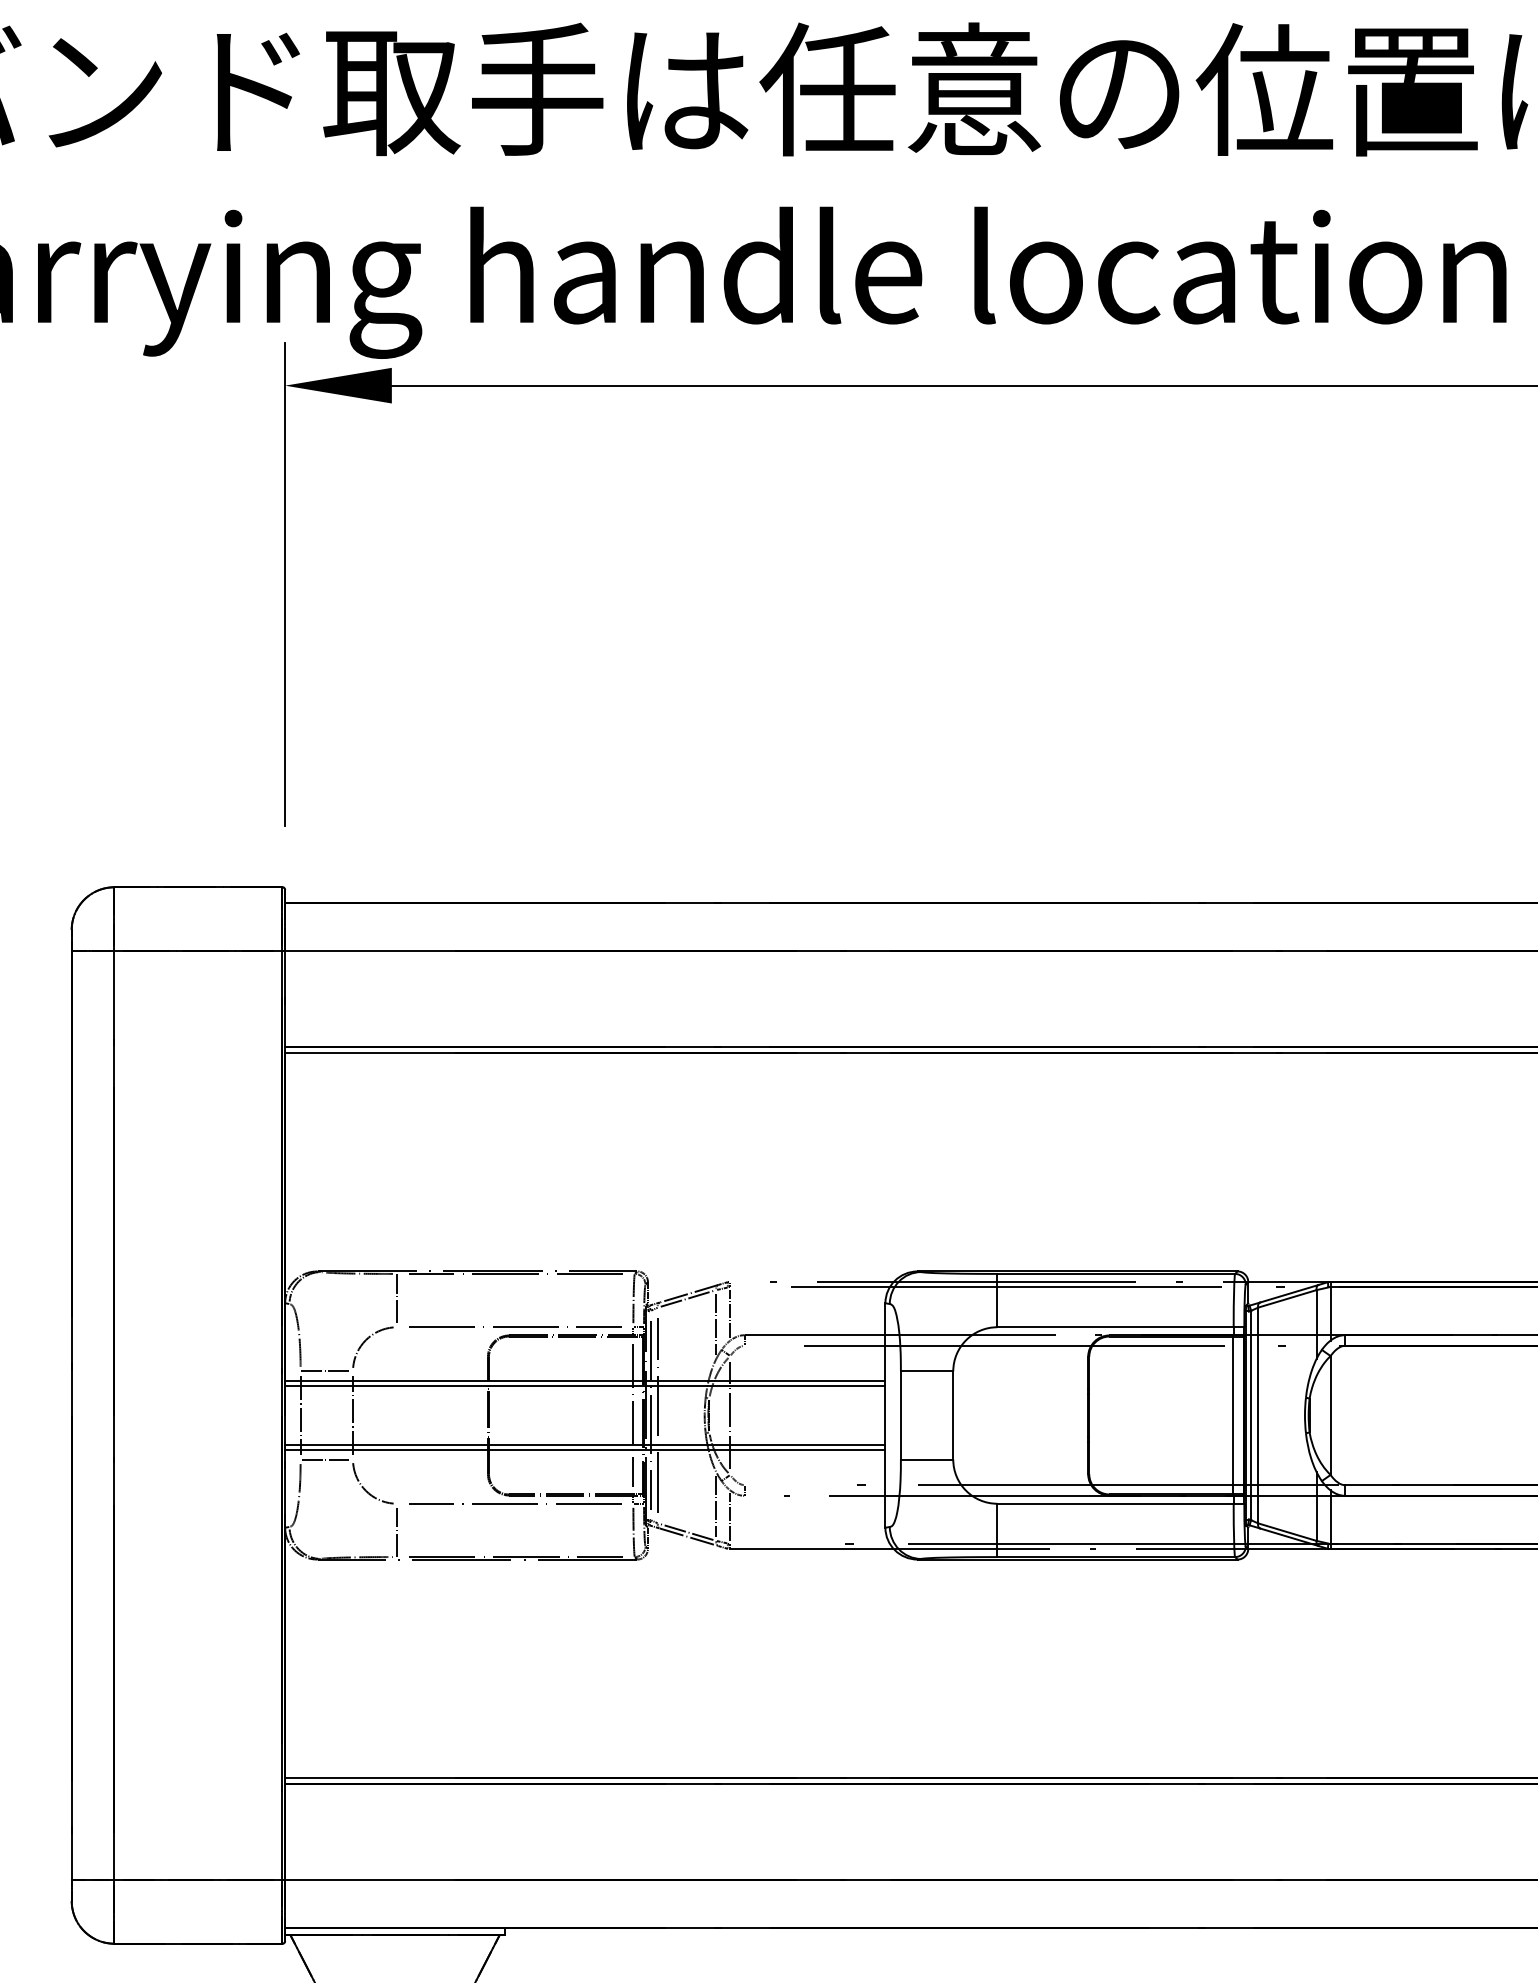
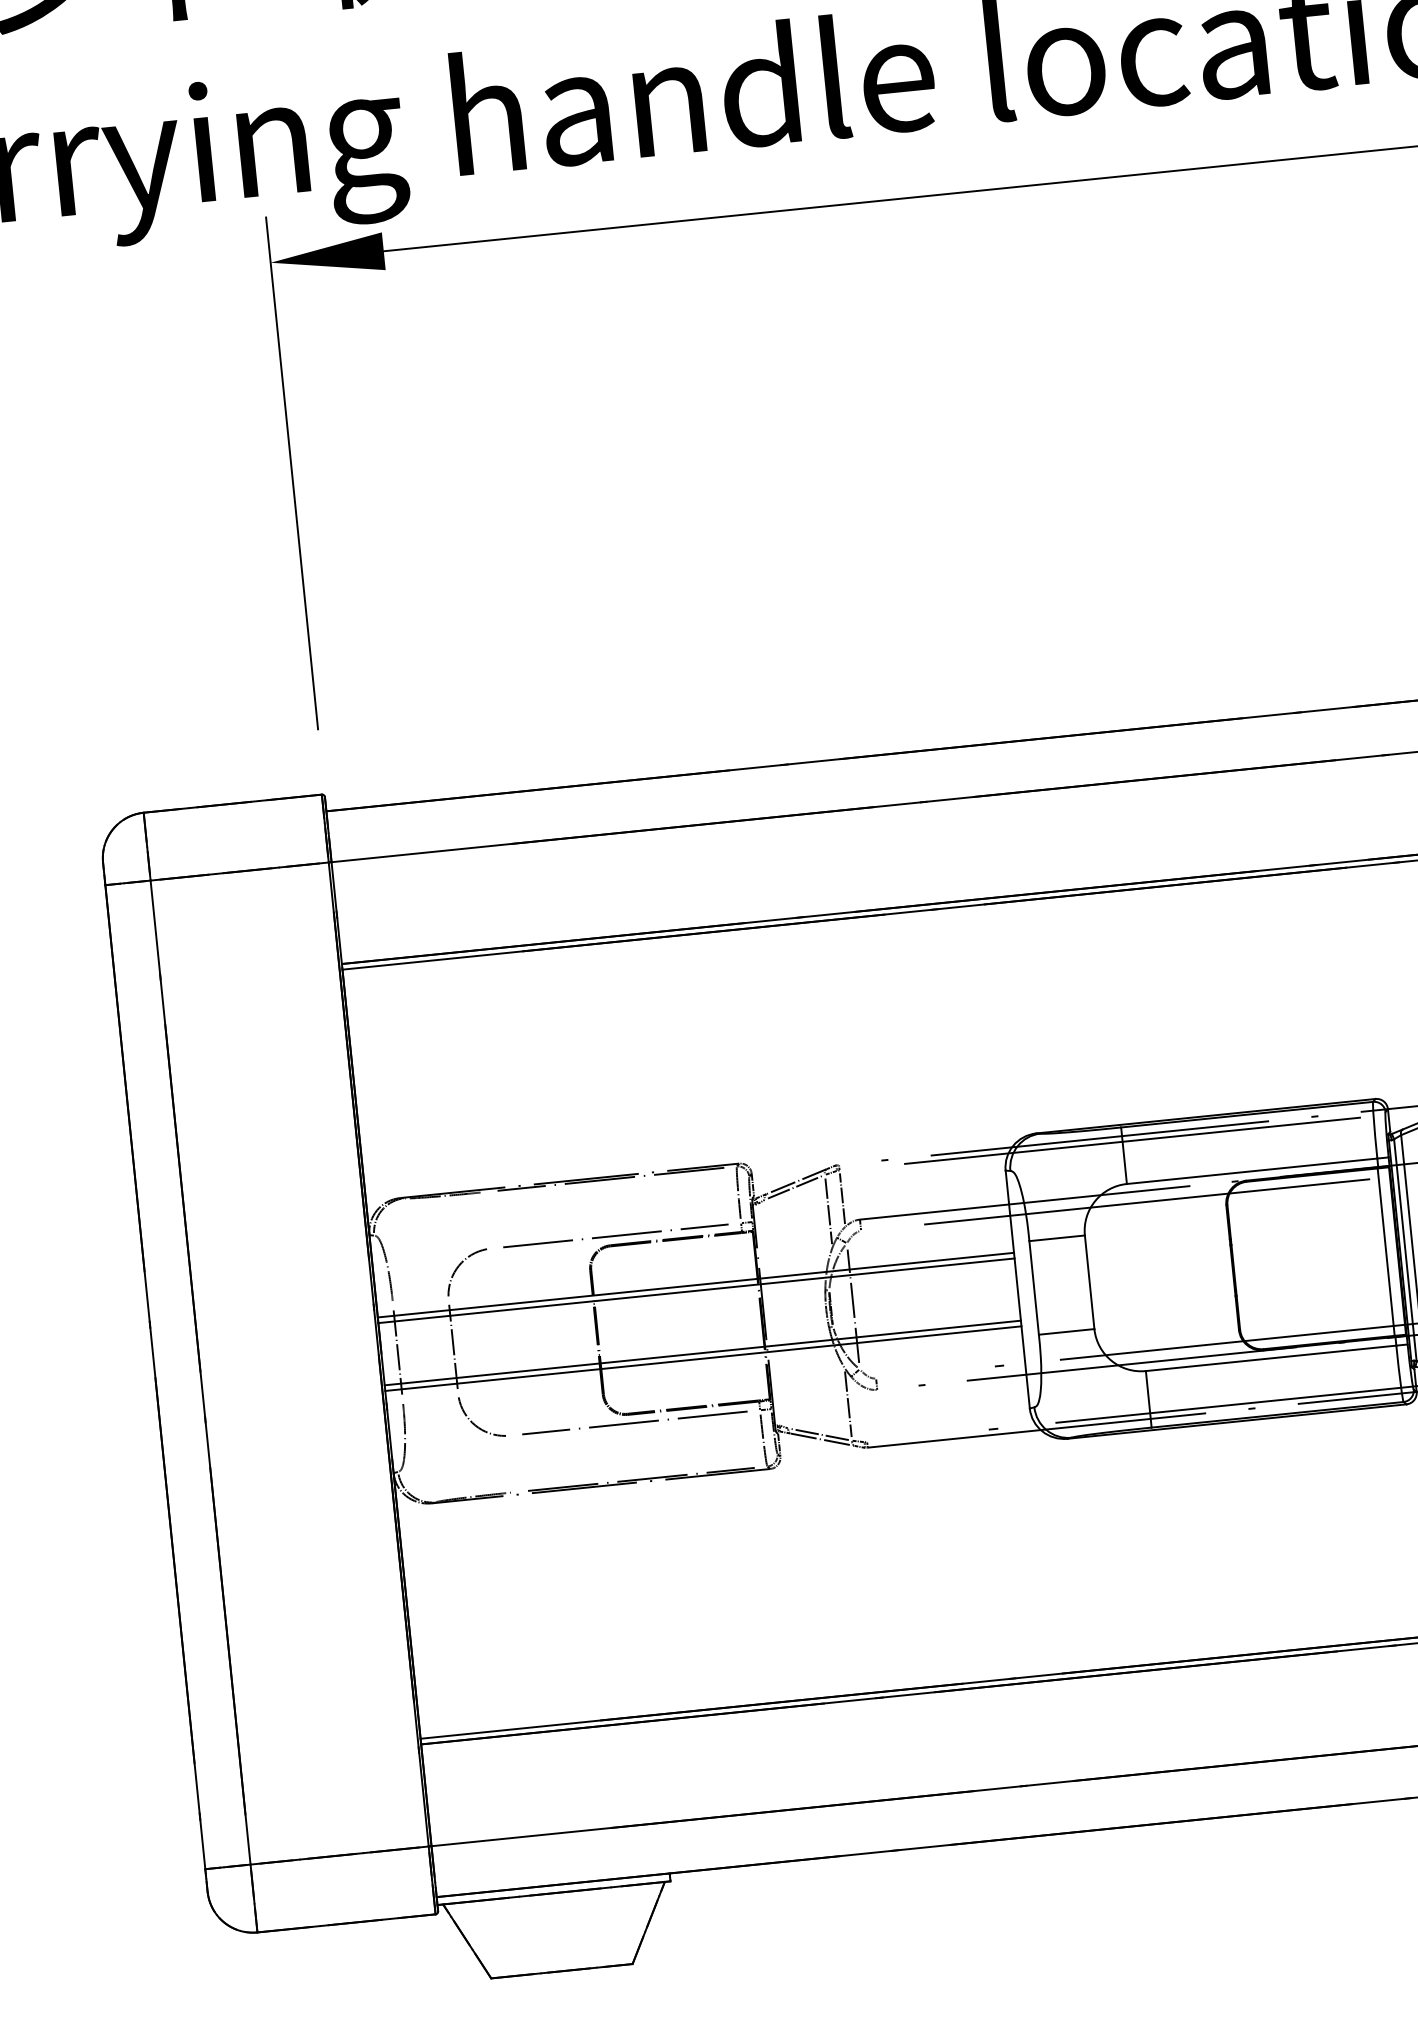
line: (397, 1298) -> (488, 1218), removed
line: (325, 1371) -> (419, 1303), removed
line: (632, 1415) -> (749, 1316), removed
line: (650, 1415) -> (768, 1314), removed
line: (657, 1415) -> (776, 1314), removed
line: (325, 1459) -> (429, 1396), removed
line: (730, 1516) -> (864, 1413), removed
line: (397, 1531) -> (513, 1465), removed

